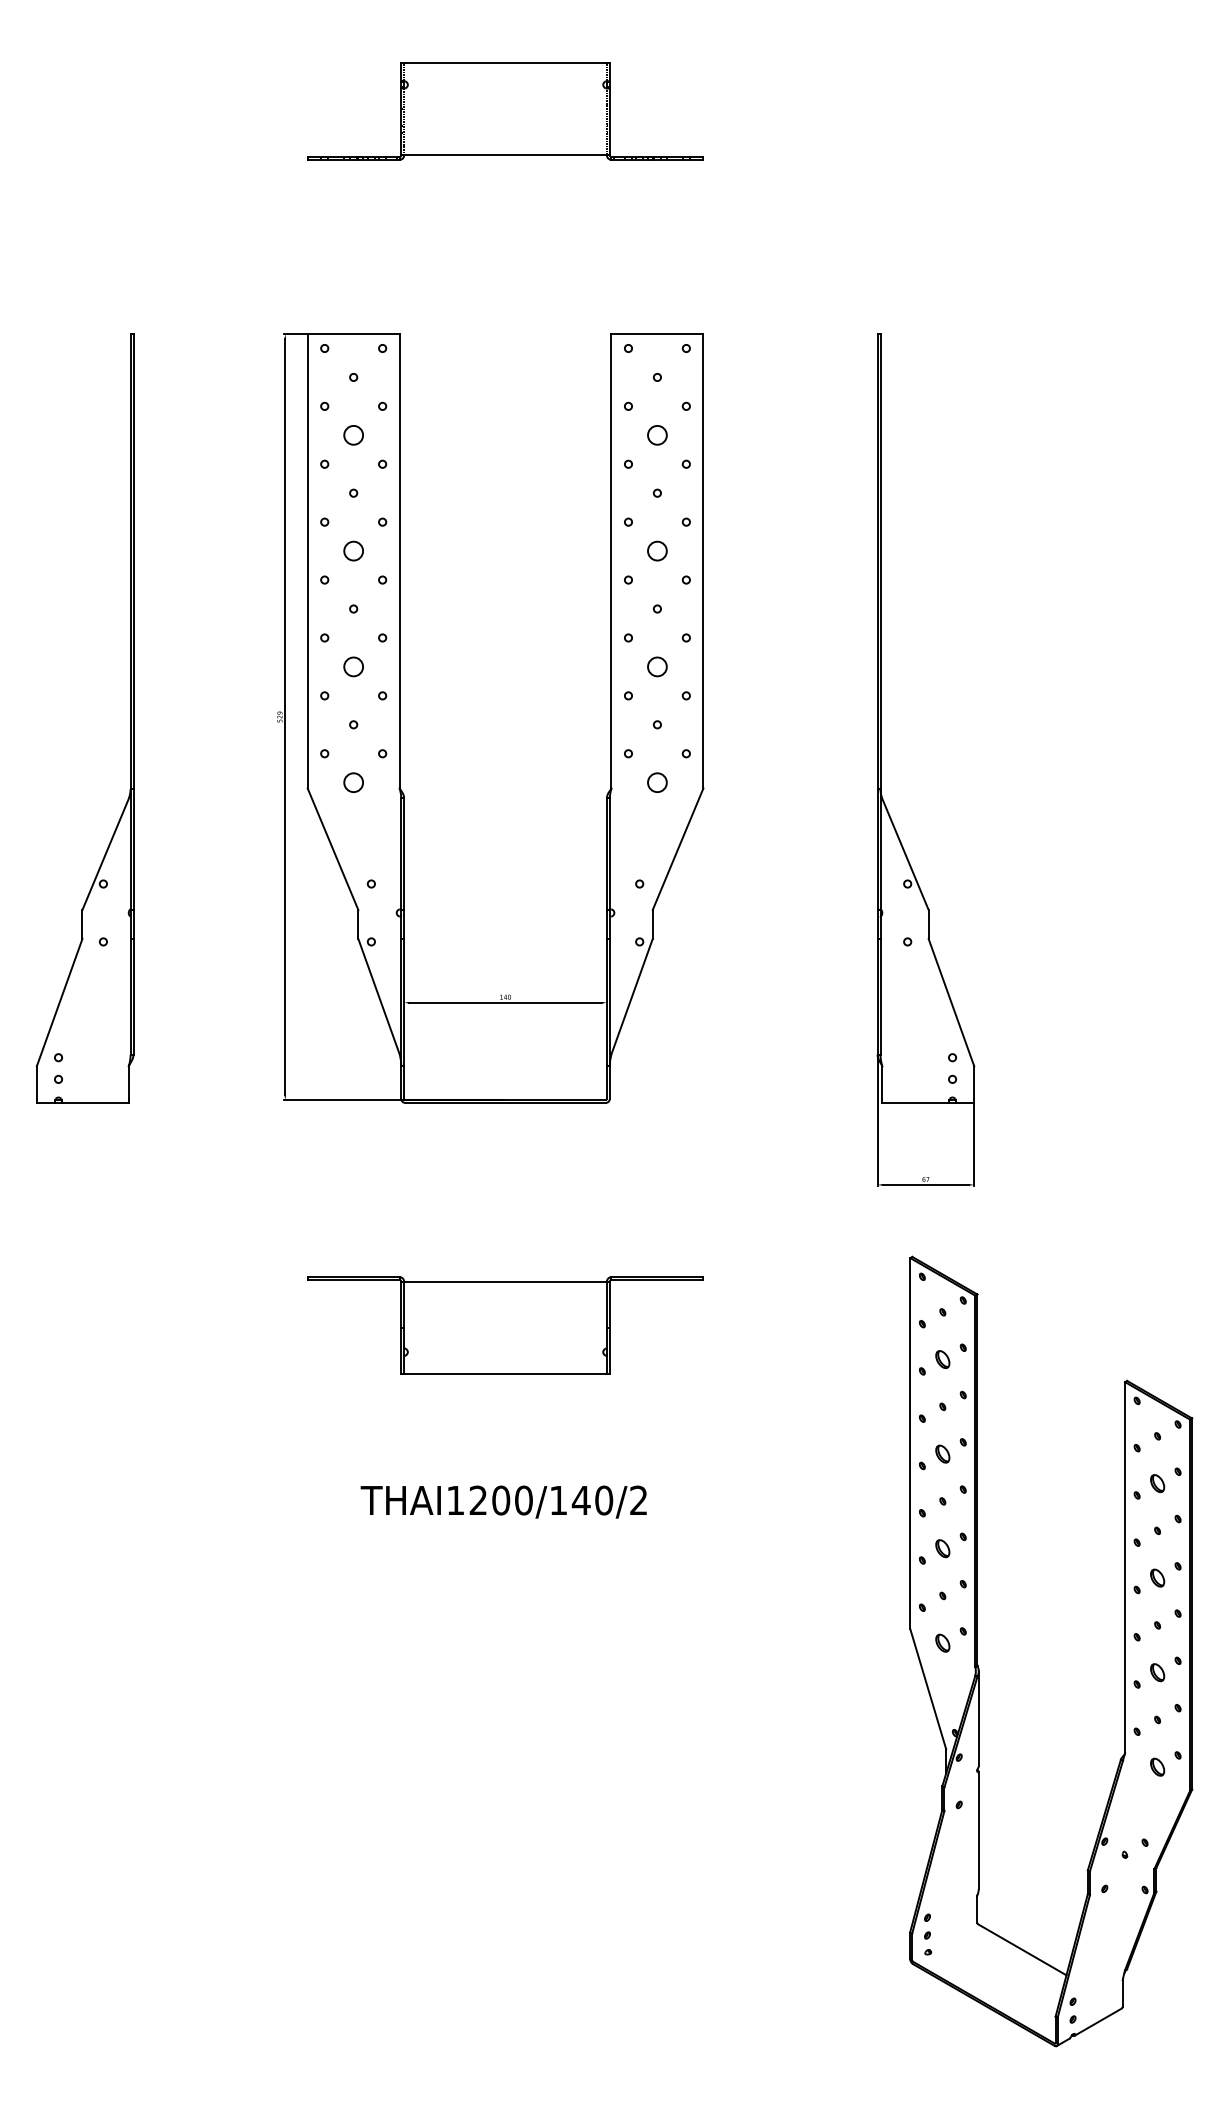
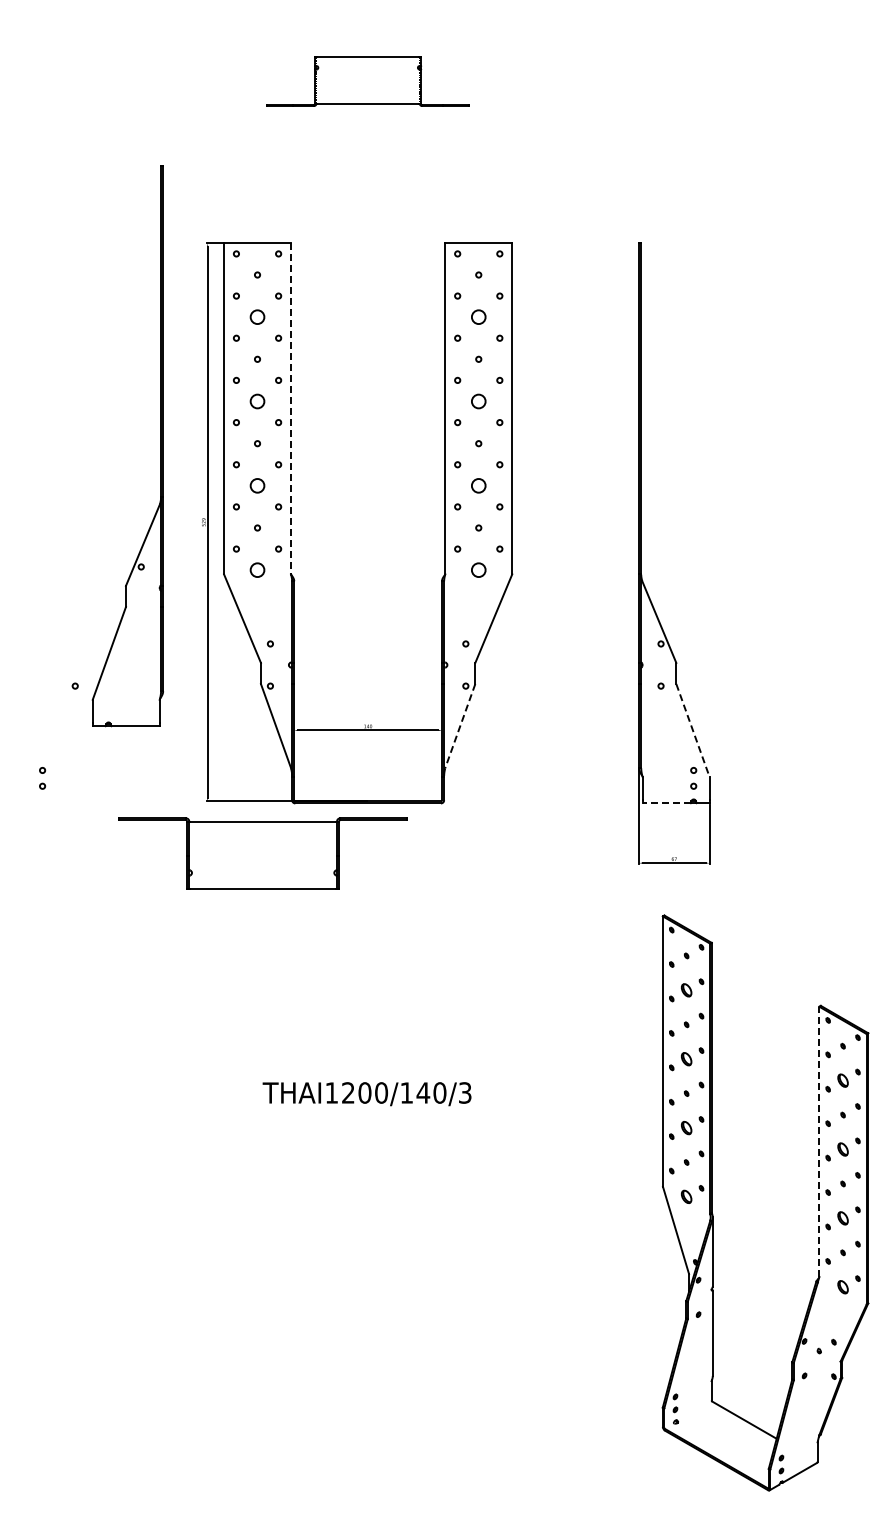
part: (504, 111) -> (367, 81), size x0.7
line: (400, 560) -> (291, 408), solid -> dashed
part: (129, 718) -> (160, 446), moved
line: (632, 997) -> (460, 726), solid -> dashed
line: (952, 1002) -> (693, 730), solid -> dashed
line: (915, 1103) -> (666, 803), solid -> dashed
part: (504, 1325) -> (262, 853), moved
text: (639, 1499) -> (465, 1092), THAI1200/140/2 -> THAI1200/140/3
line: (1125, 1567) -> (819, 1141), solid -> dashed

